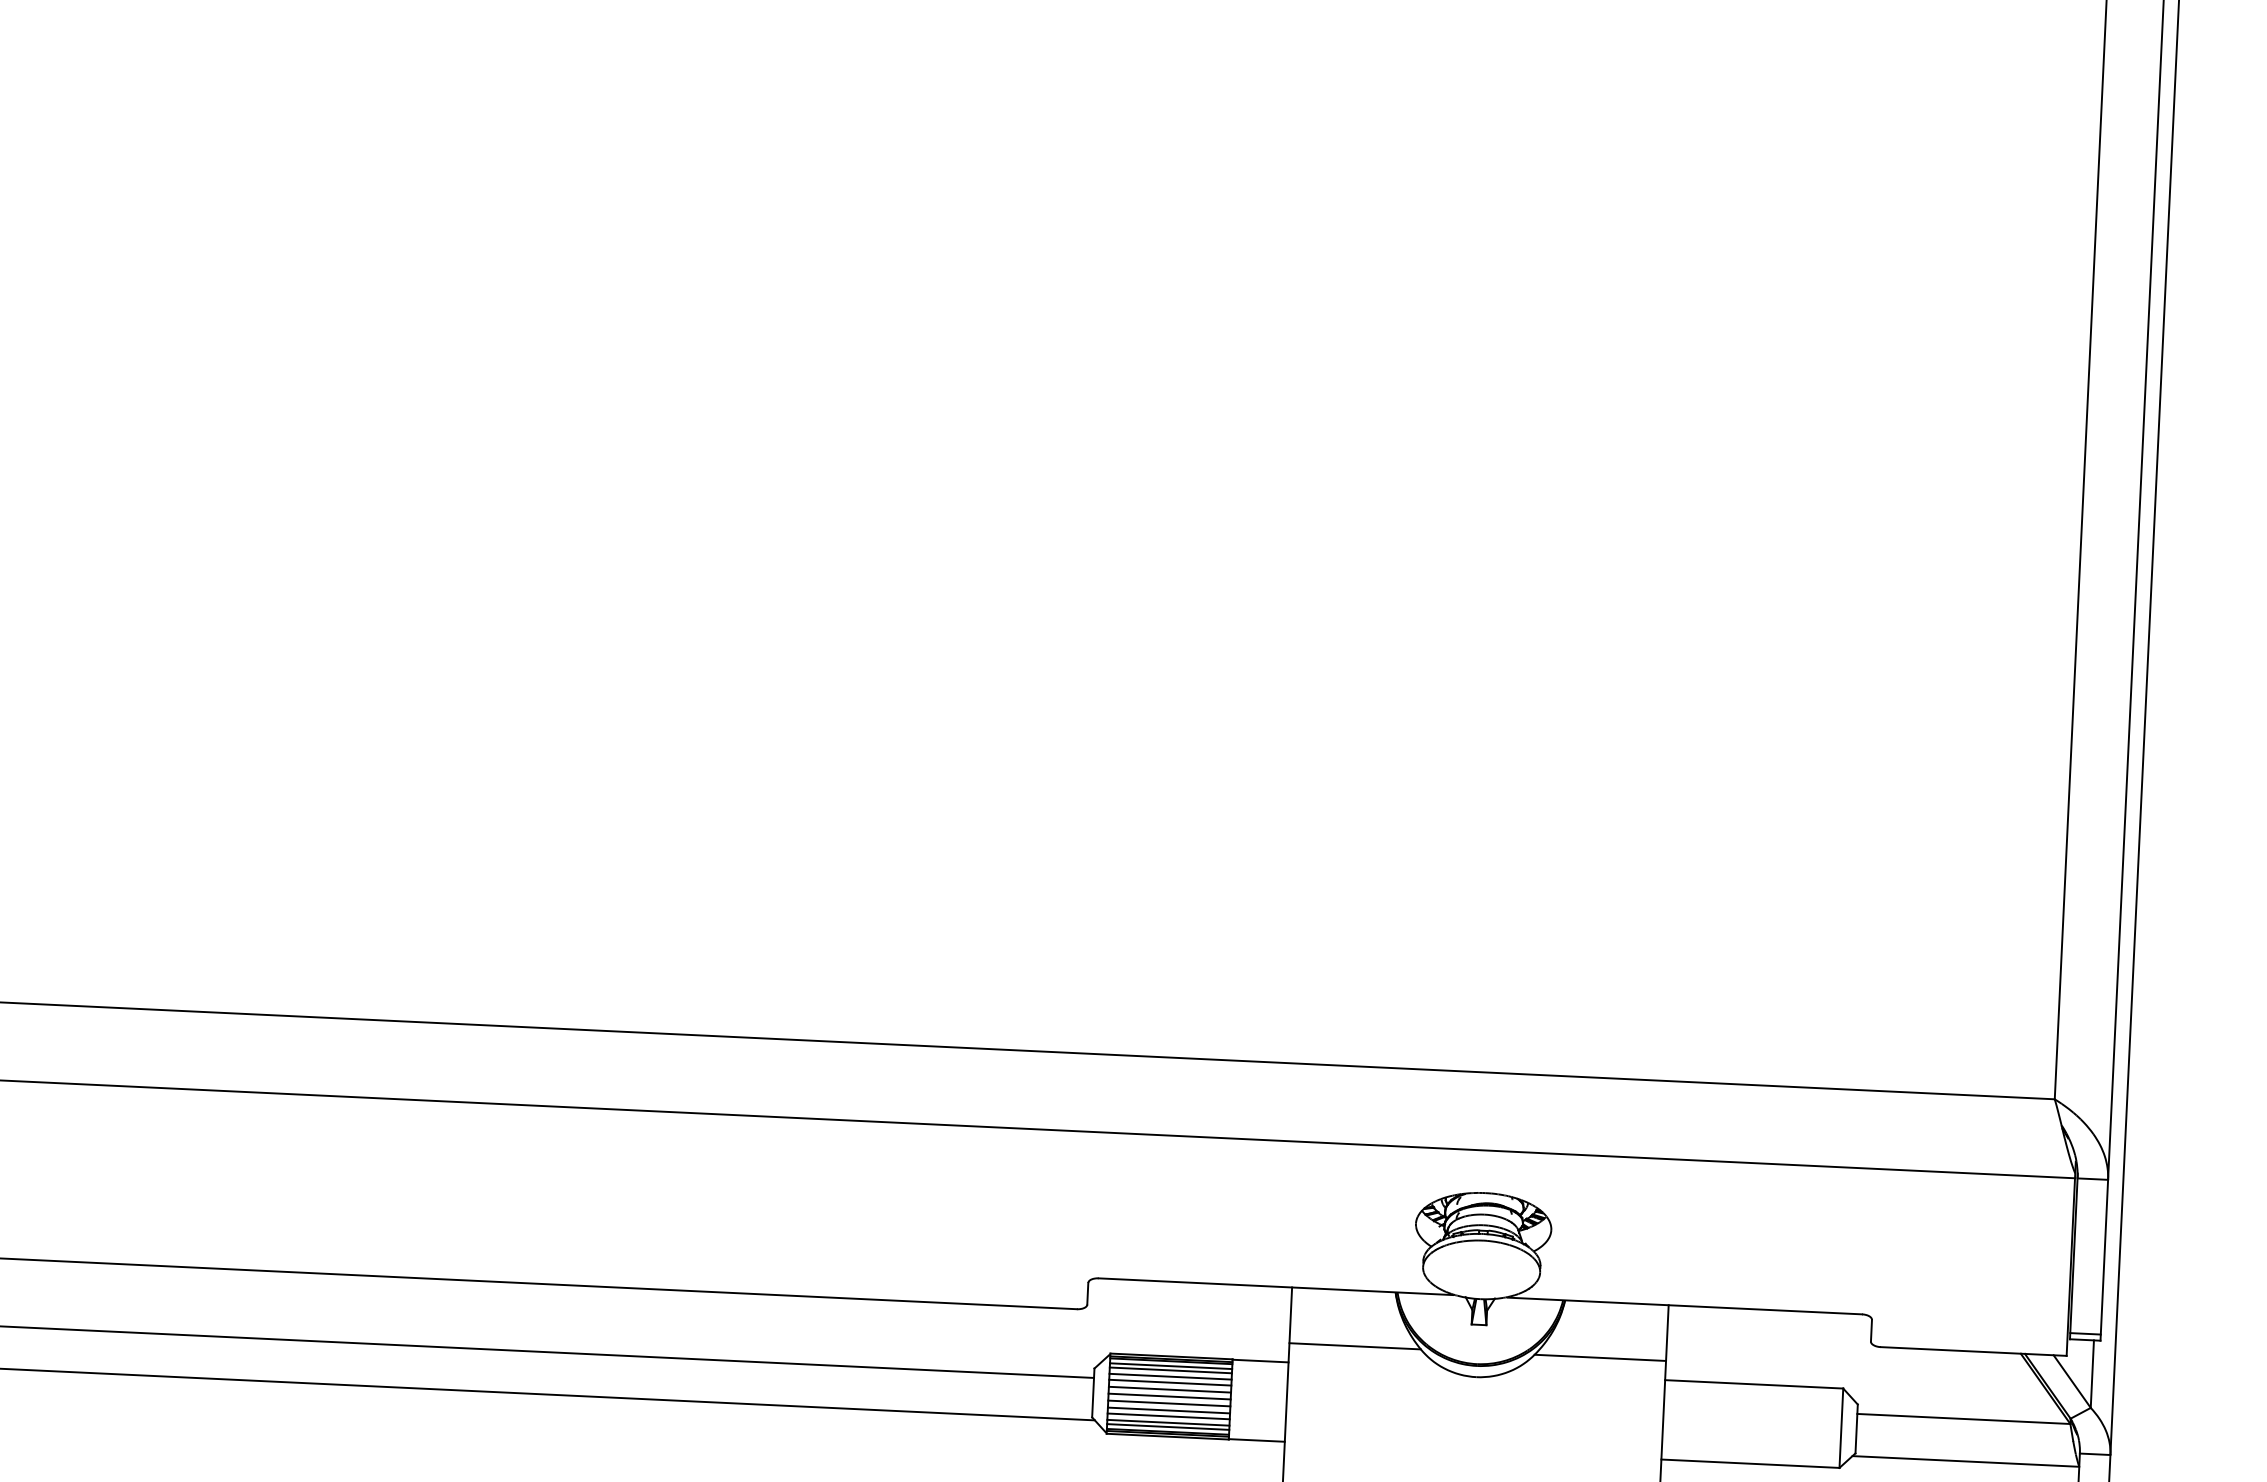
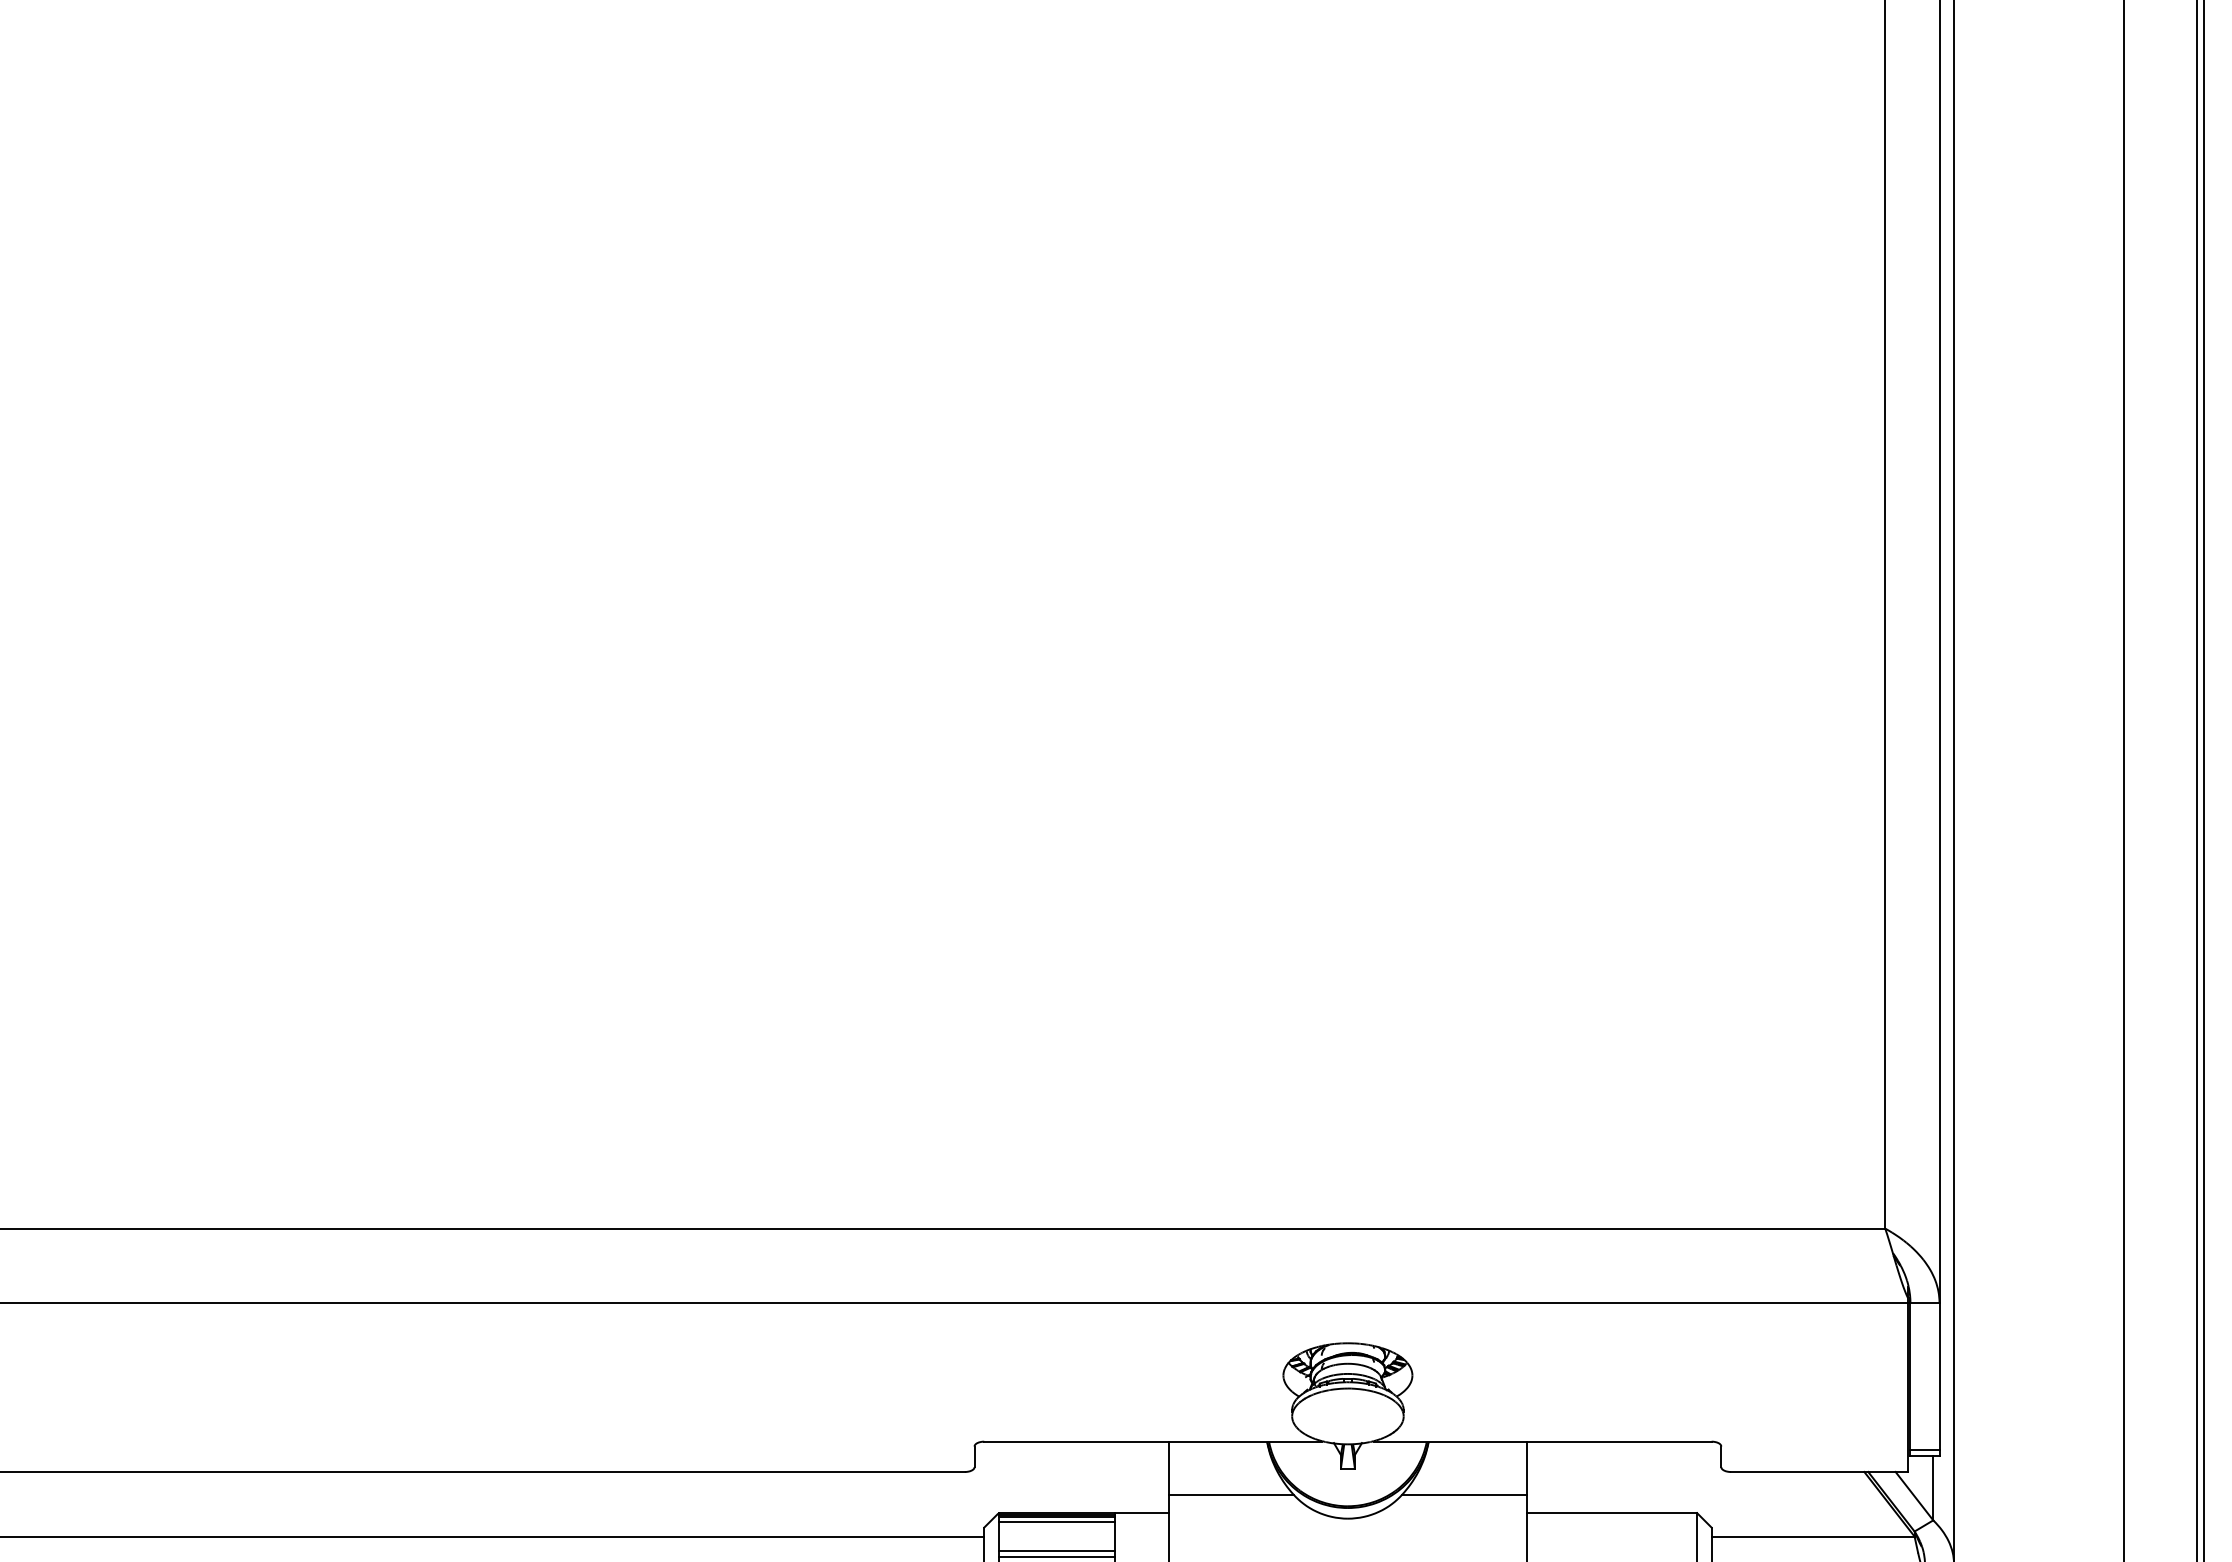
line: (1170, 1369) -> (1056, 1525), removed
line: (1170, 1376) -> (1056, 1531), removed
line: (1169, 1382) -> (1056, 1537), removed
line: (1169, 1389) -> (1056, 1544), removed

